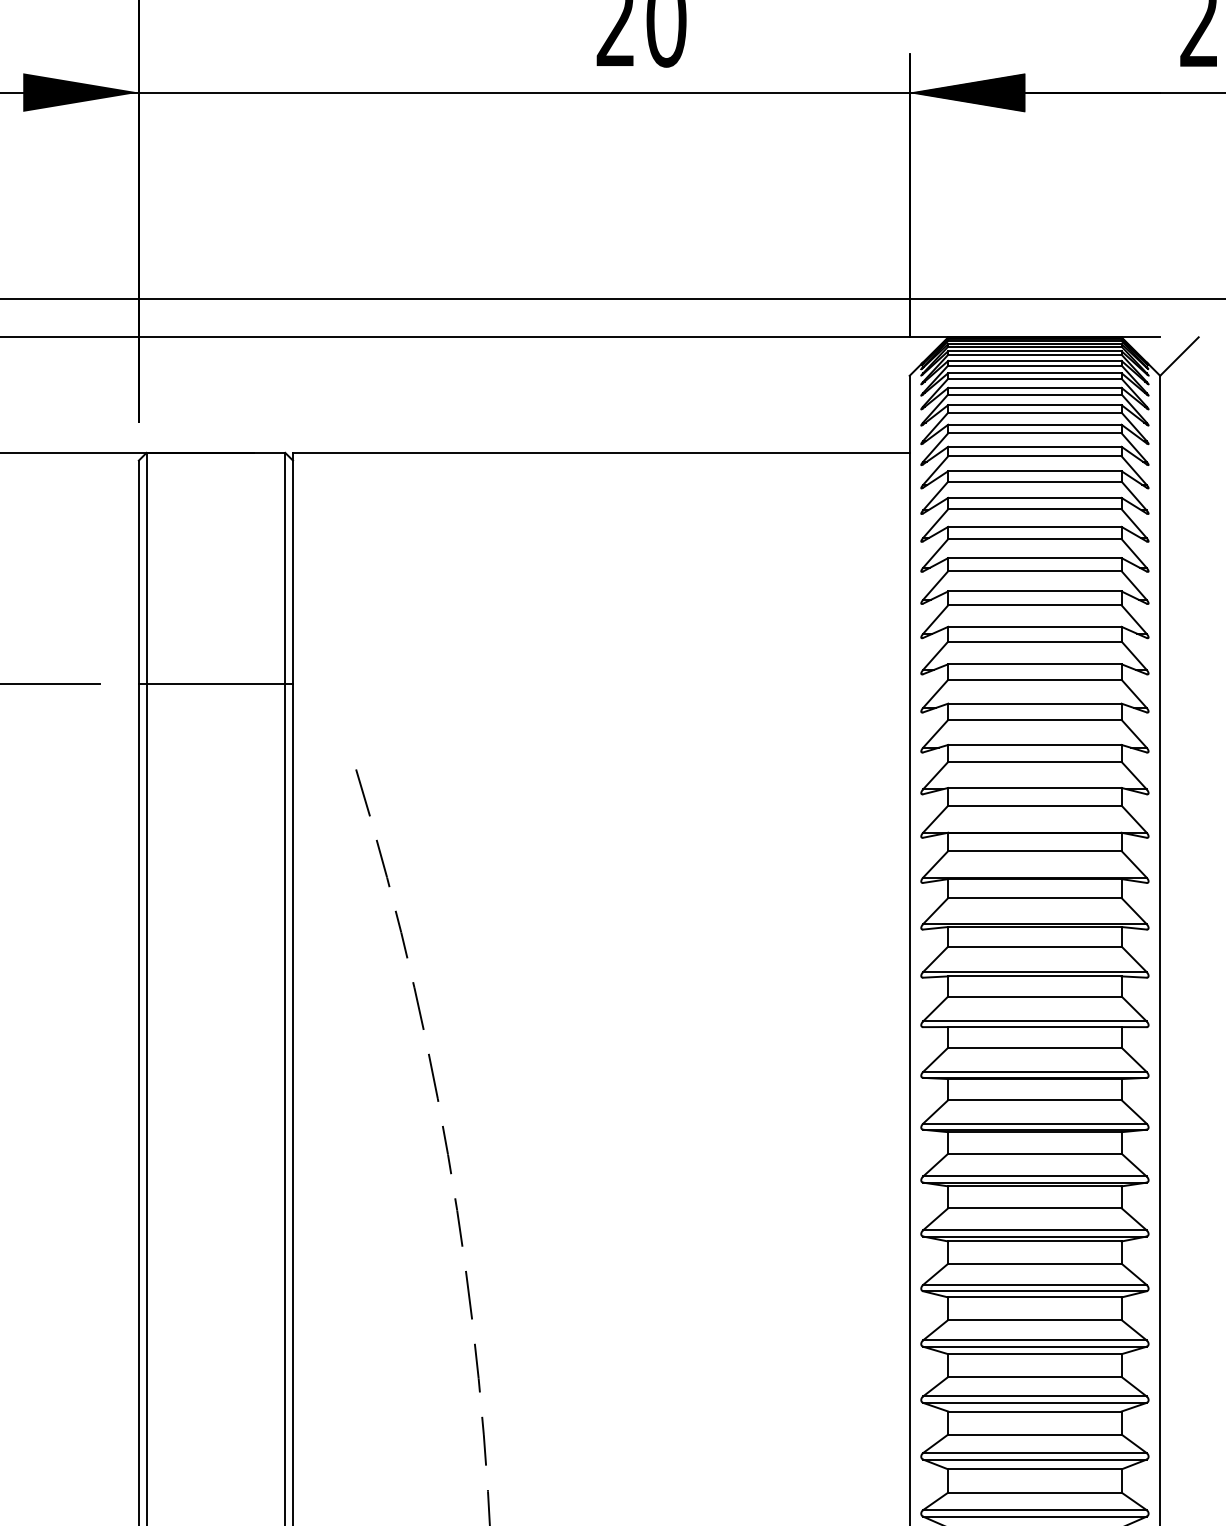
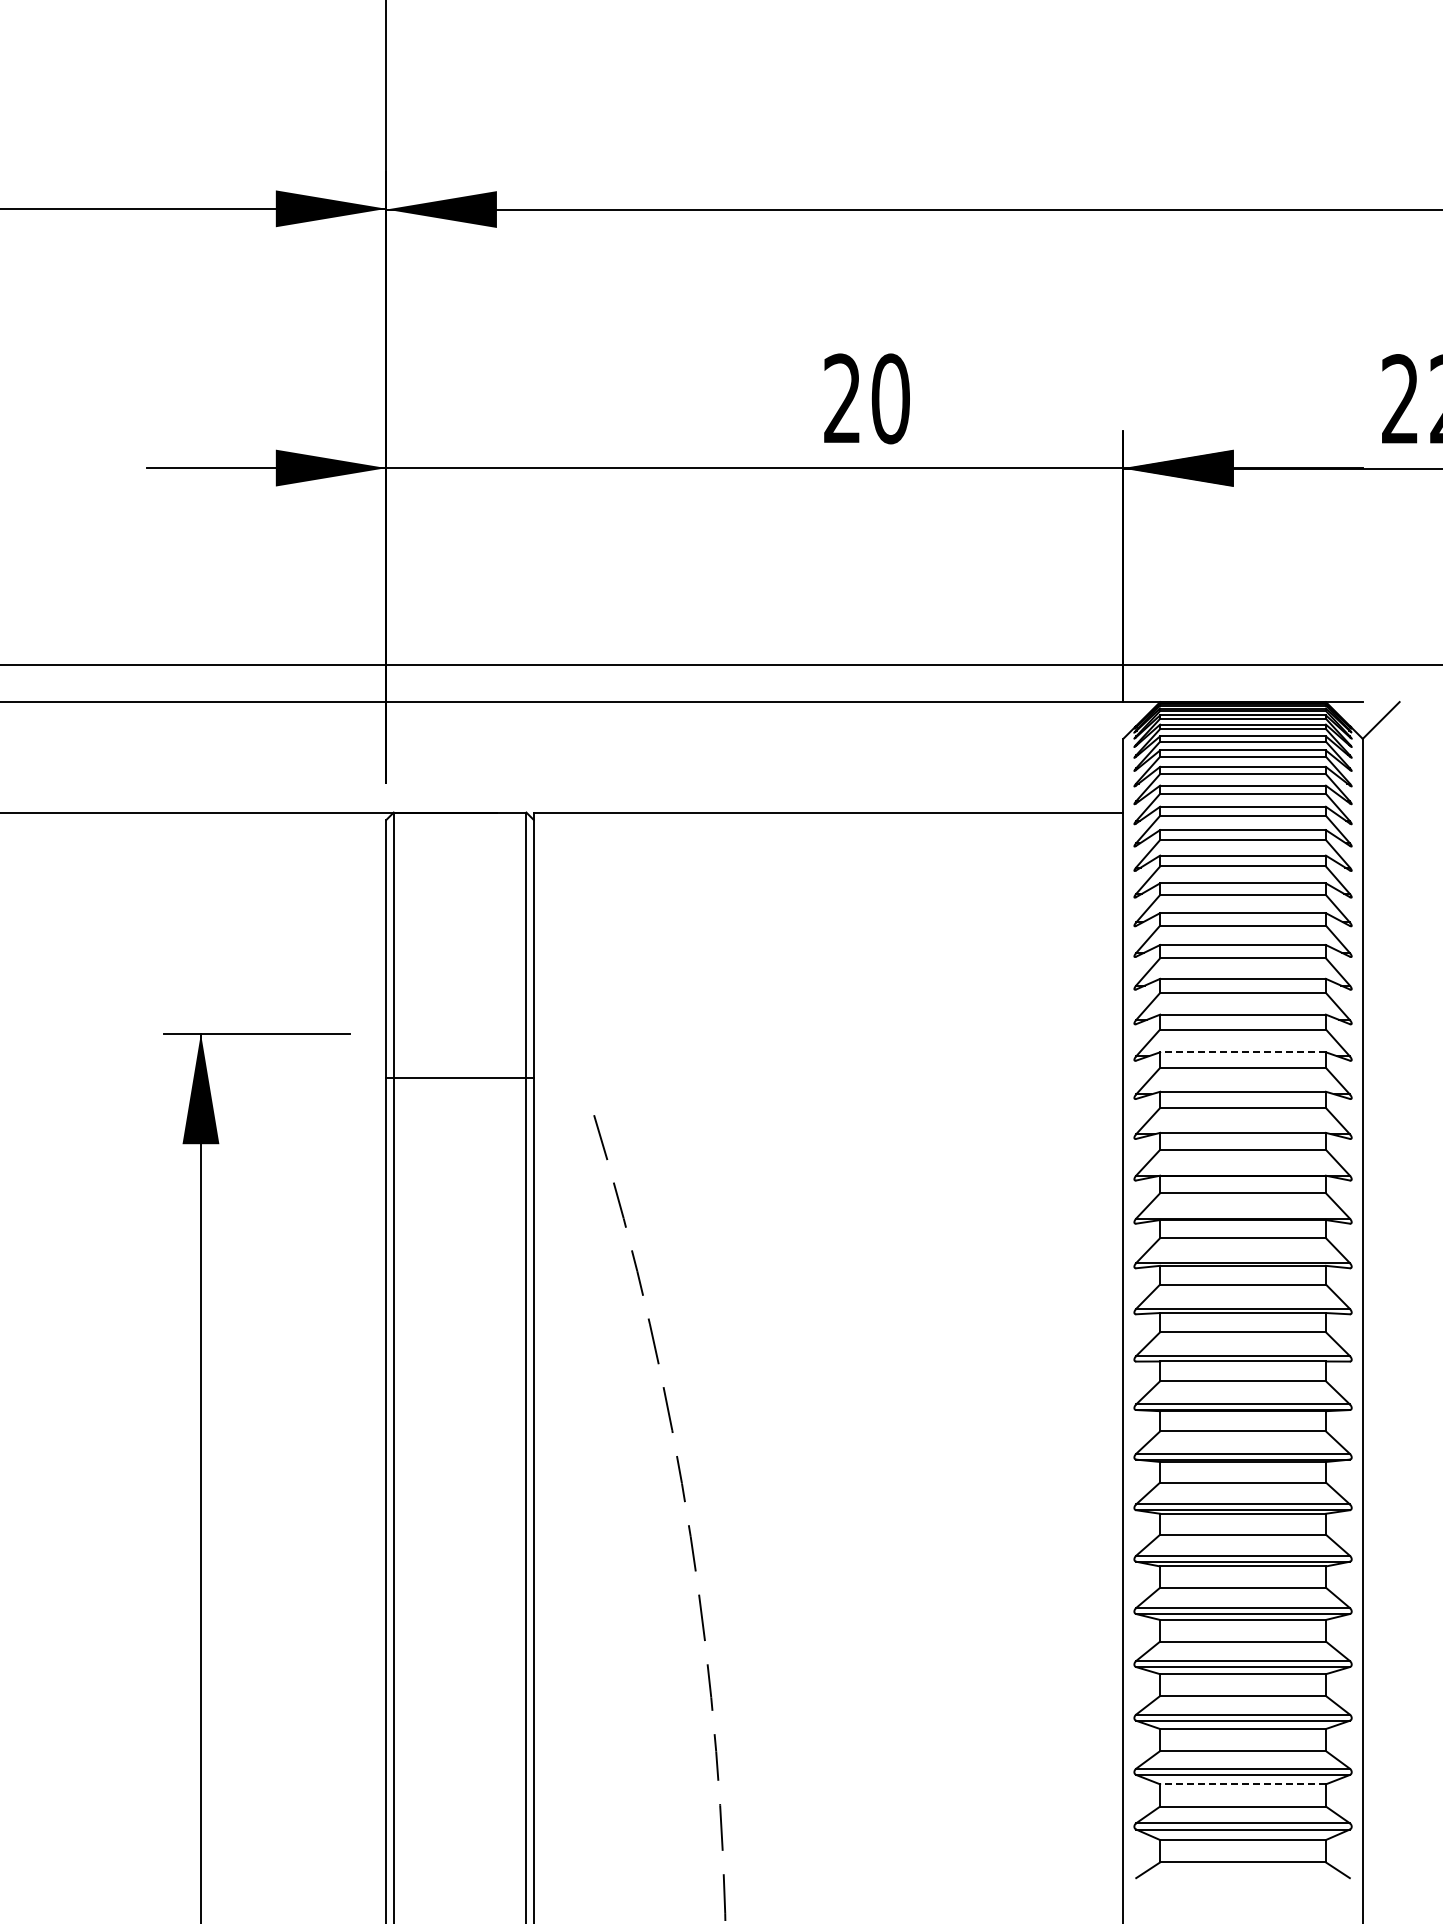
line: (215, 683) -> (459, 1077), moved
line: (1035, 703) -> (1243, 1052), solid -> dashed
line: (1035, 1469) -> (1243, 1784), solid -> dashed

